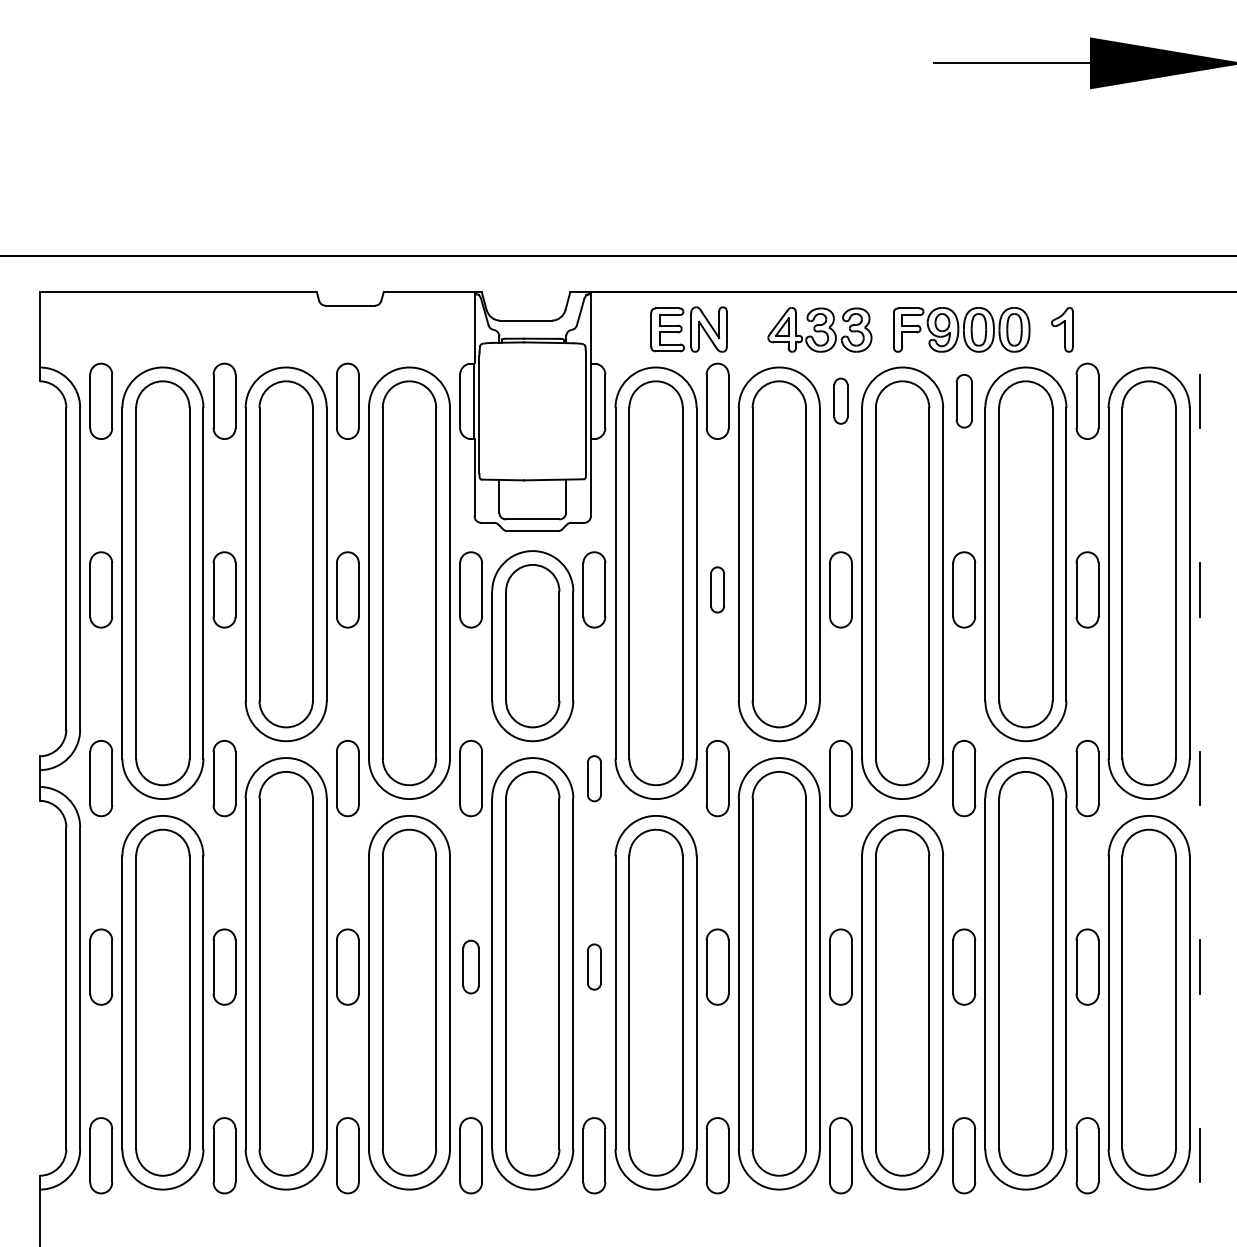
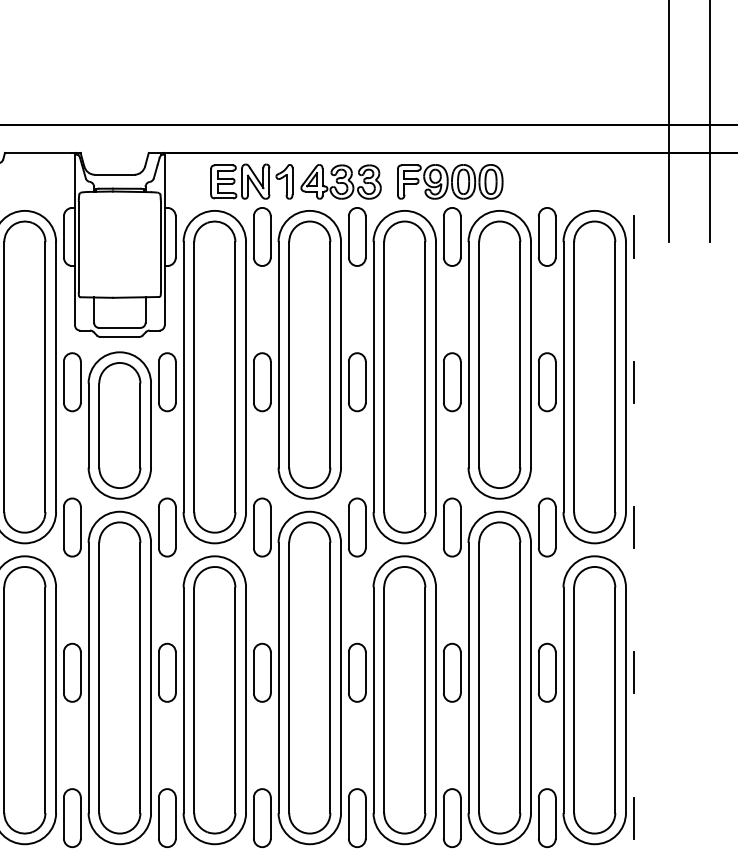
part: (1062, 329) -> (284, 181), moved
part: (840, 400) -> (356, 236), size x1.67
part: (964, 400) -> (452, 236), size x1.43
part: (717, 589) -> (262, 381), size x1.67
part: (594, 778) -> (167, 527), size x1.67
part: (470, 966) -> (71, 672), size x1.43
part: (594, 966) -> (167, 672), size x1.67

